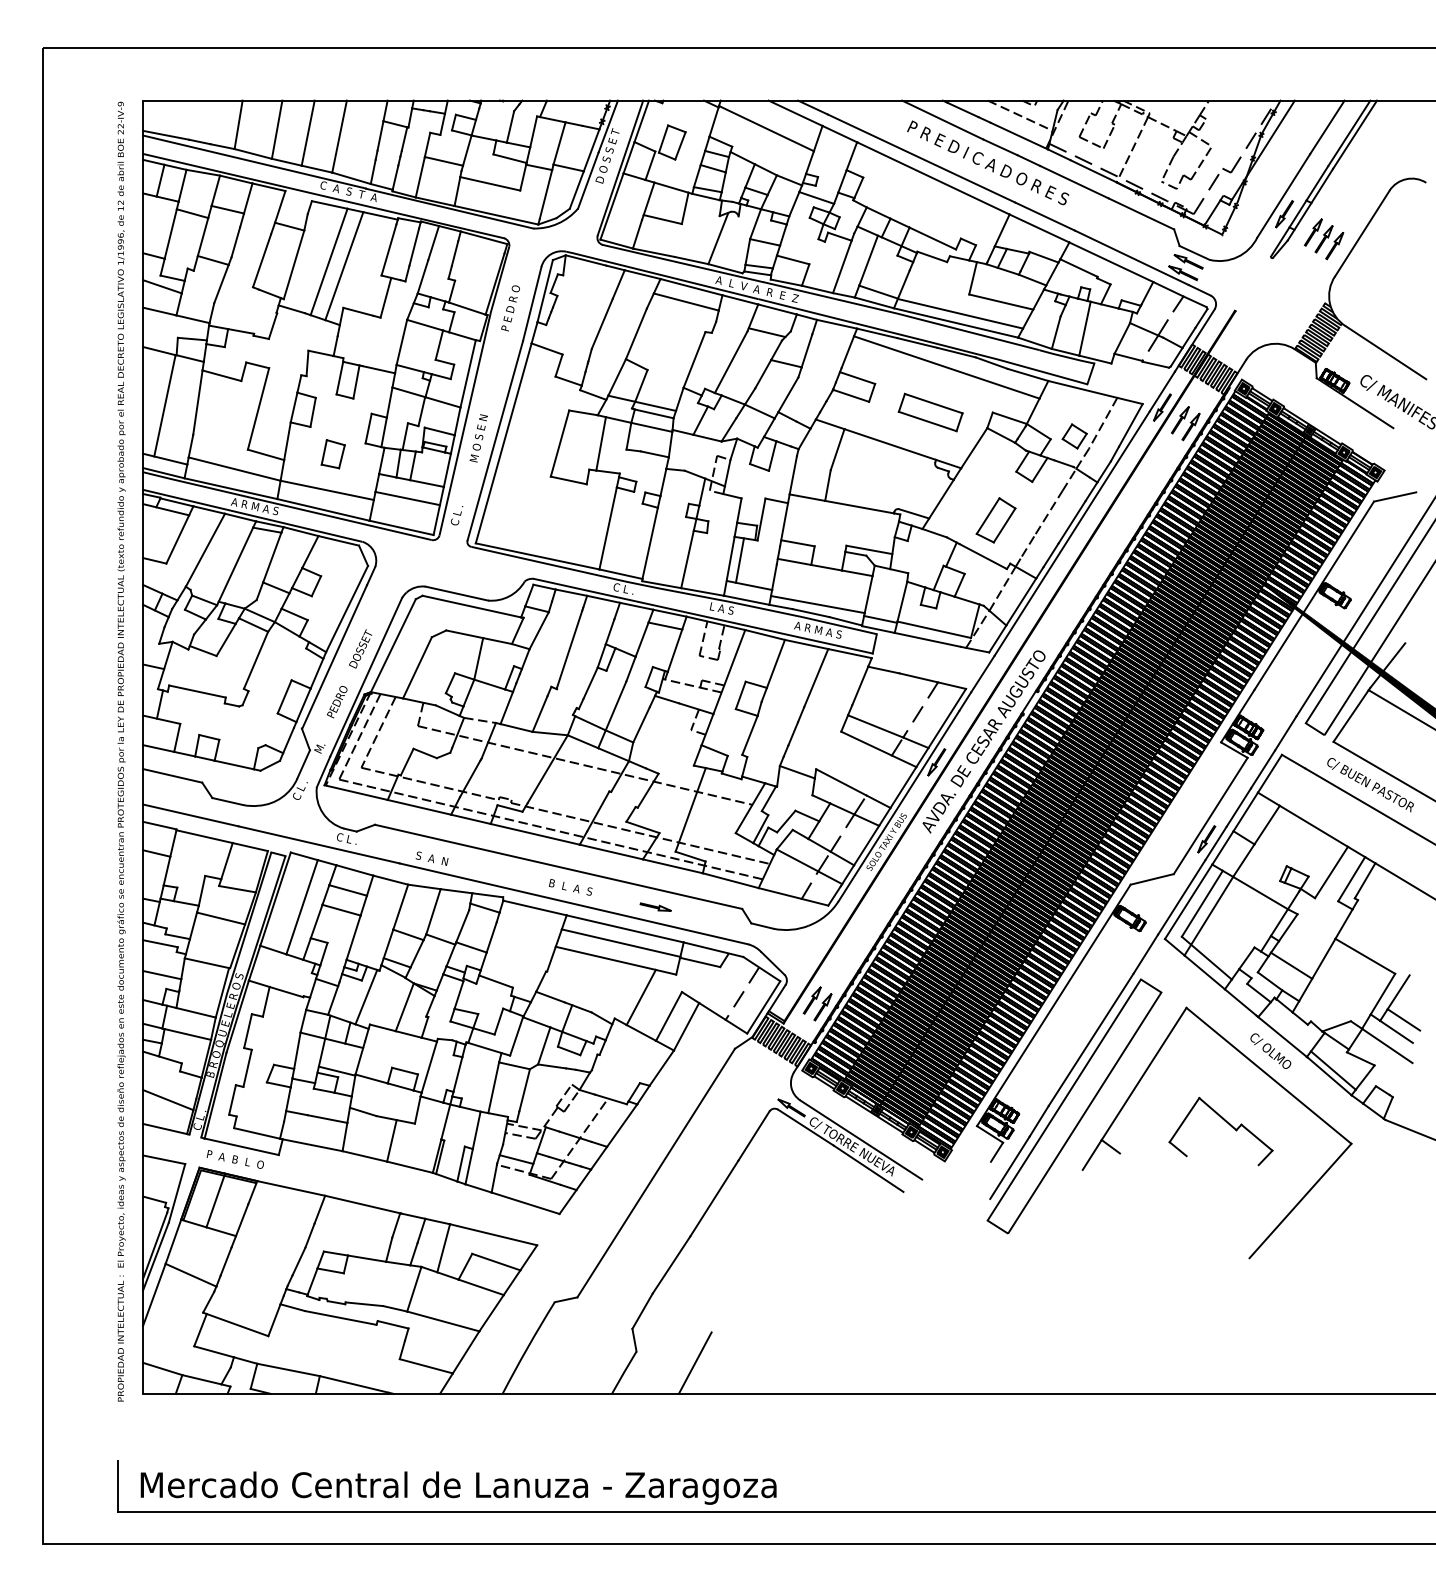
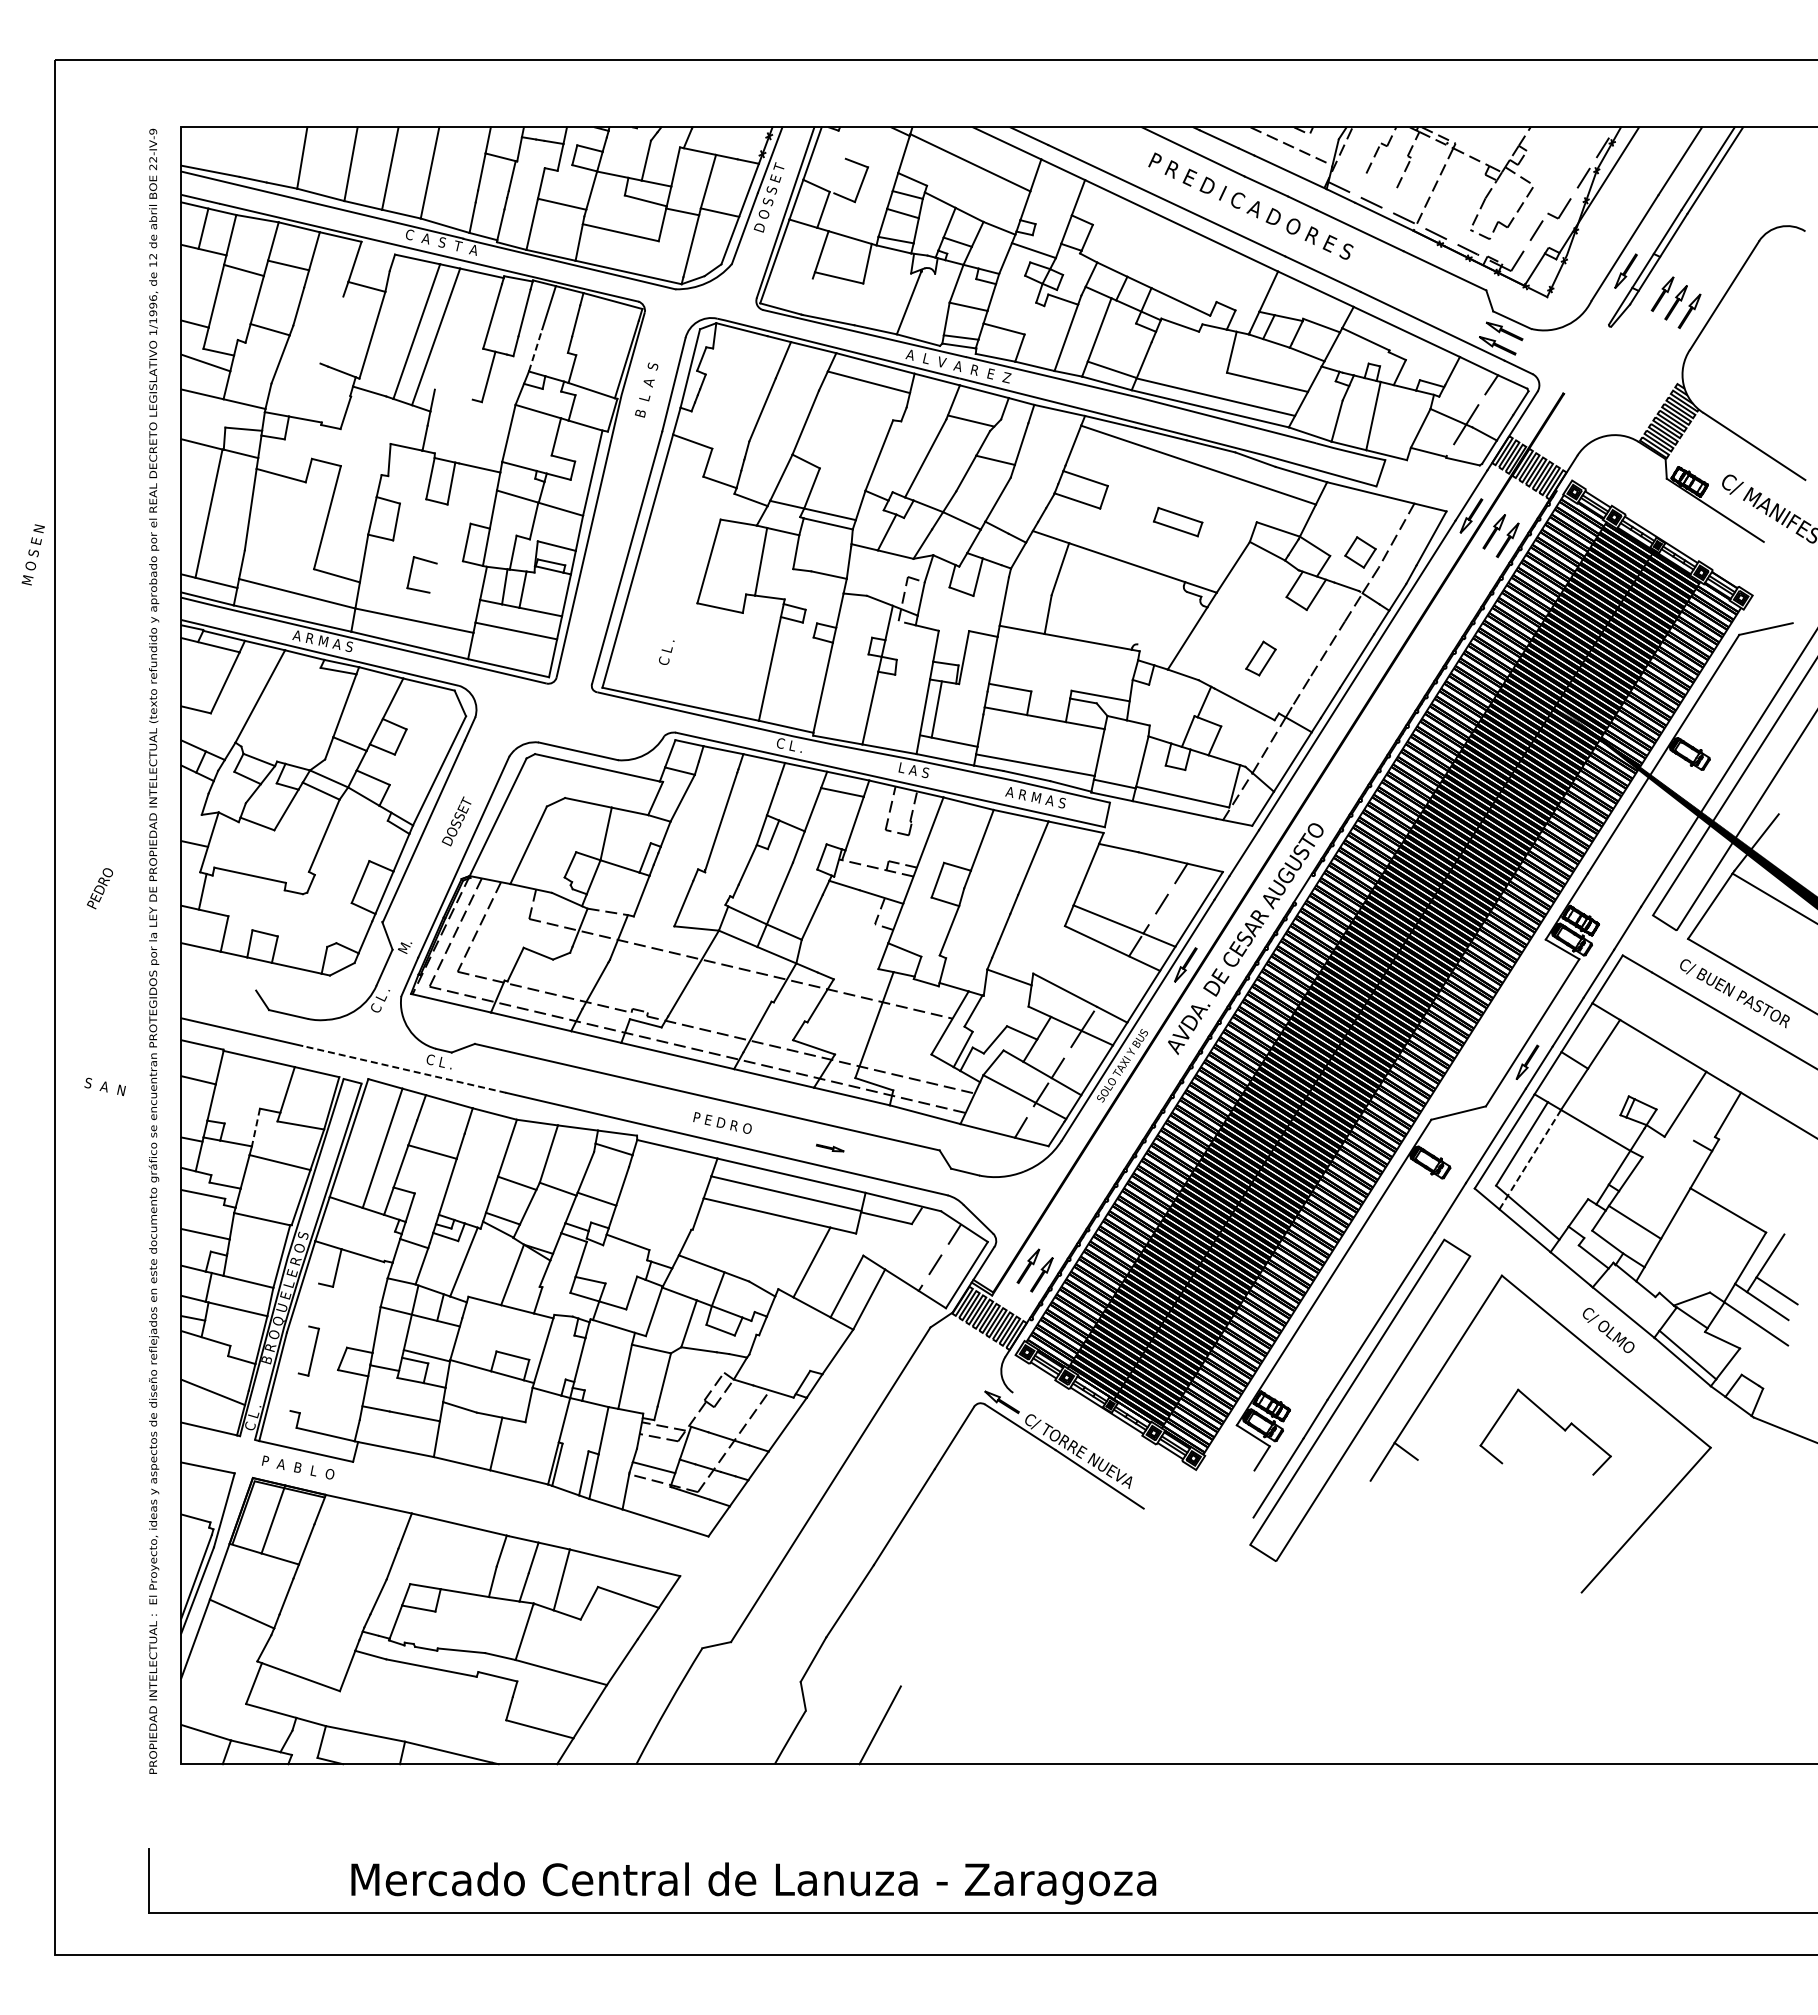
line: (663, 138) -> (839, 175), removed
line: (1091, 142) -> (1381, 180), removed
line: (637, 234) -> (806, 296), removed
line: (261, 260) -> (331, 329), removed
line: (422, 276) -> (535, 349), solid -> dashed
text: (510, 308) -> (646, 390), P E D R O -> B  L  A  S
line: (358, 311) -> (453, 394), removed
part: (930, 412) -> (1177, 521), size x0.6
line: (652, 427) -> (825, 540), removed
text: (478, 438) -> (32, 554), moved
line: (341, 456) -> (432, 577), removed
line: (914, 513) -> (1157, 650), removed
text: (456, 515) -> (666, 652), moved
part: (995, 520) -> (1260, 658), size x0.6
line: (235, 564) -> (298, 714), removed
text: (336, 701) -> (99, 888), moved
line: (516, 728) -> (653, 921), removed
line: (172, 775) -> (218, 981), removed
line: (319, 844) -> (404, 1069), solid -> dashed
text: (431, 858) -> (104, 1086), moved
line: (1351, 878) -> (1710, 1112), removed
text: (570, 886) -> (722, 1122), B  L  A  S -> P E D R O
line: (347, 890) -> (440, 1126), removed
line: (201, 891) -> (255, 1128), solid -> dashed
part: (655, 906) -> (830, 1147), size x0.7
line: (1209, 916) -> (1530, 1160), solid -> dashed
line: (248, 1030) -> (314, 1304), removed
line: (232, 1099) -> (294, 1391), removed
line: (861, 1139) -> (1090, 1442), removed
line: (480, 1287) -> (608, 1629), removed
text: (458, 1488) -> (753, 1883), moved

